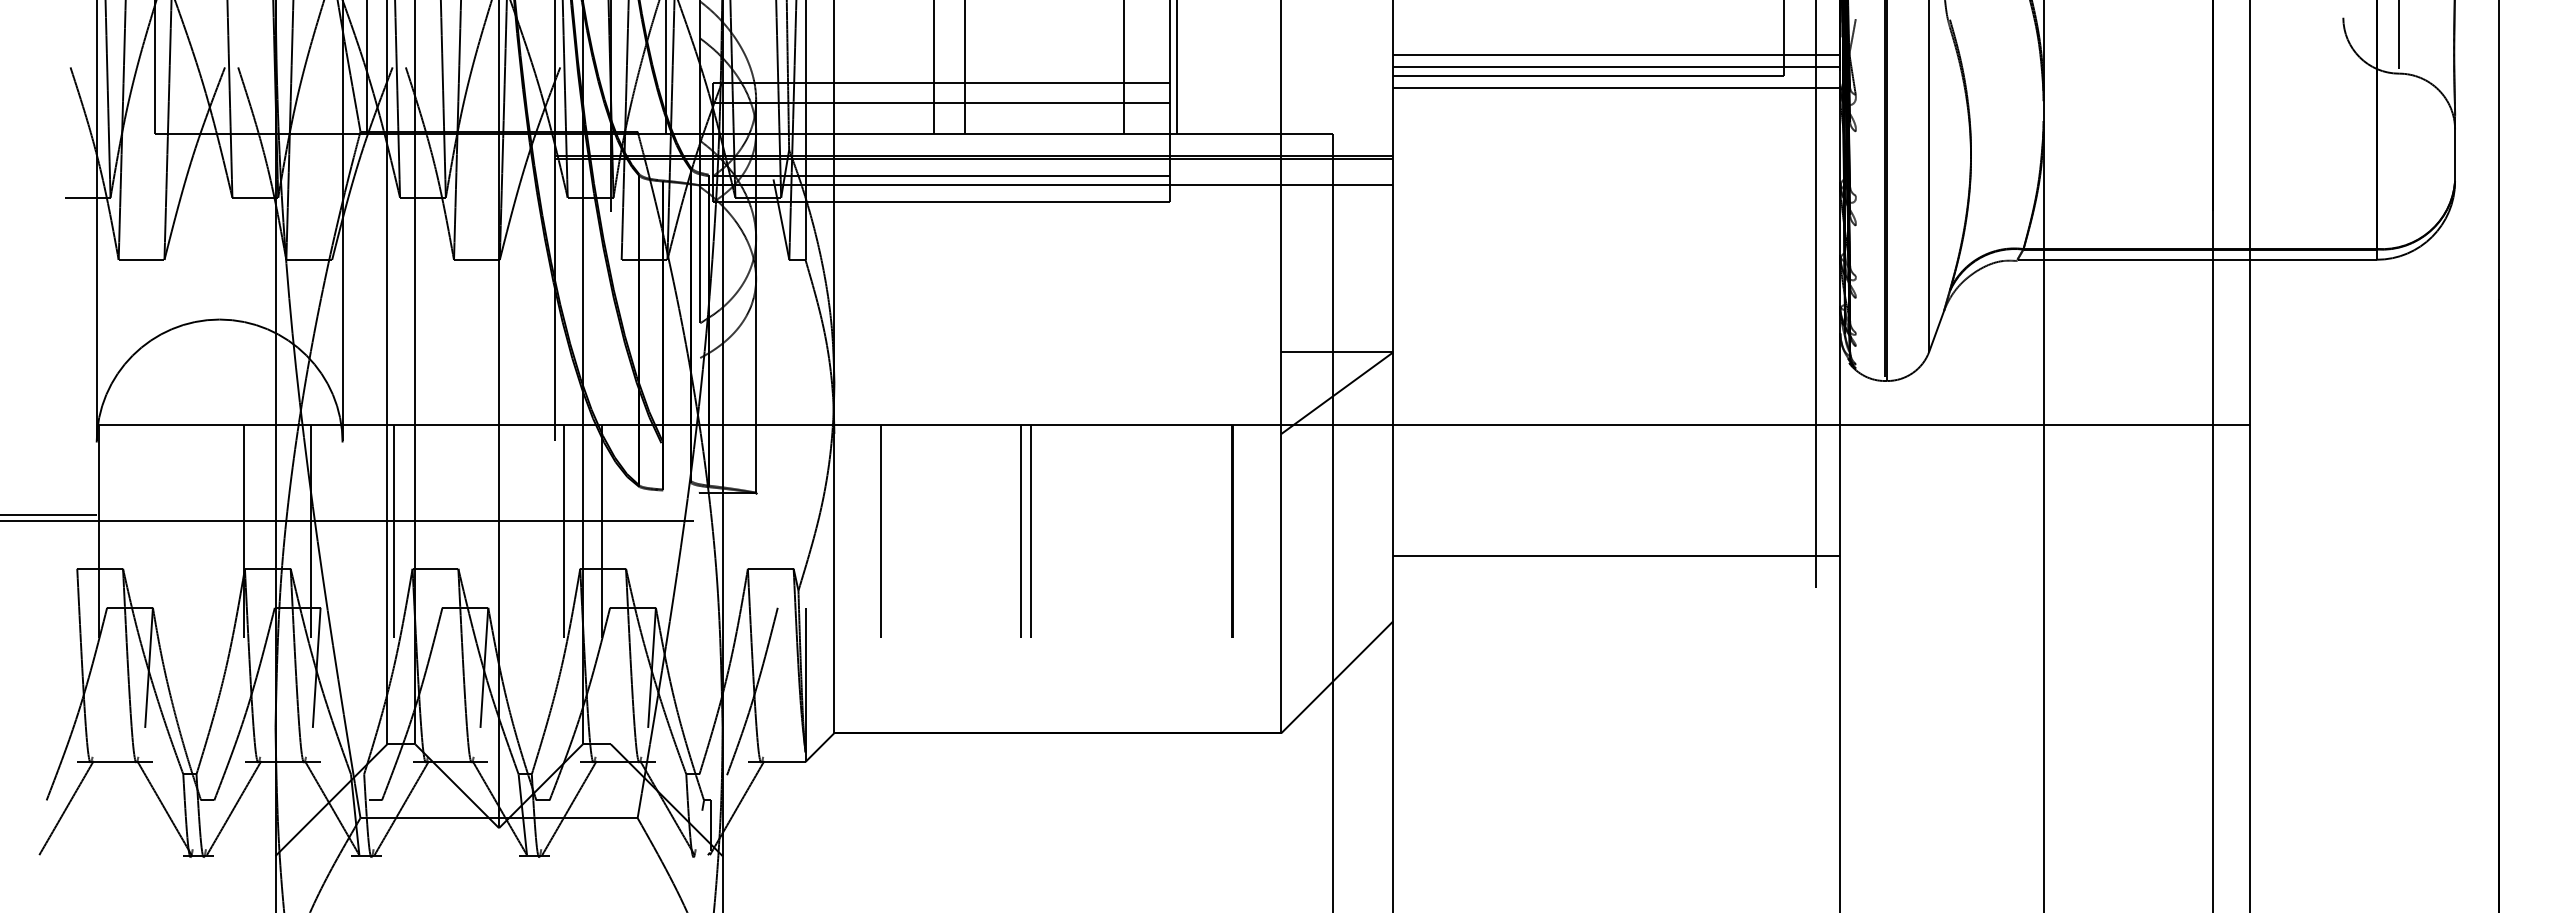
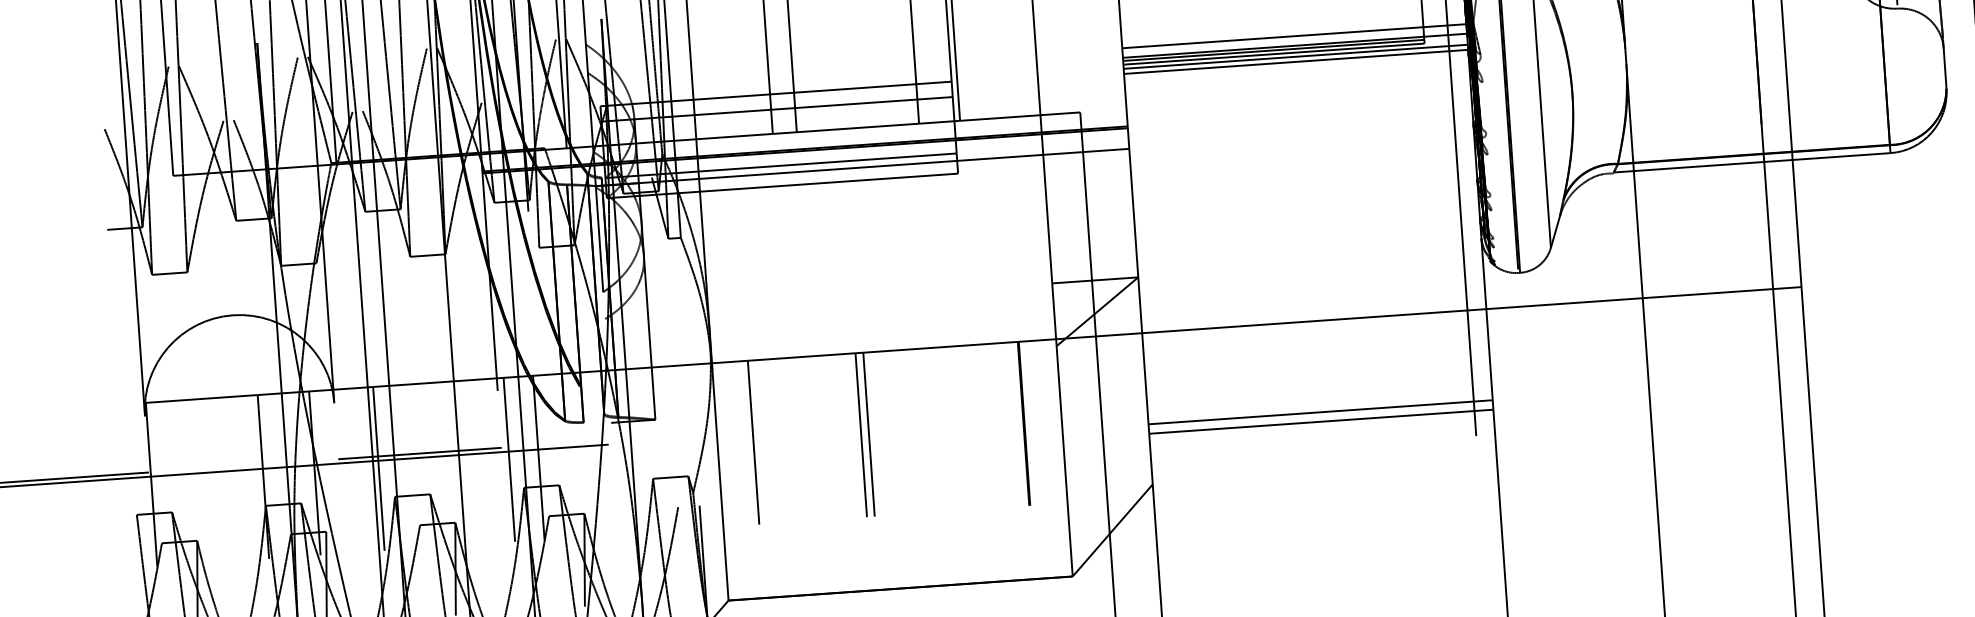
line: (1588, 71) -> (1273, 50), added
line: (1616, 81) -> (1295, 56), added
line: (448, 515) -> (419, 453), added
line: (1616, 543) -> (1320, 412), added

